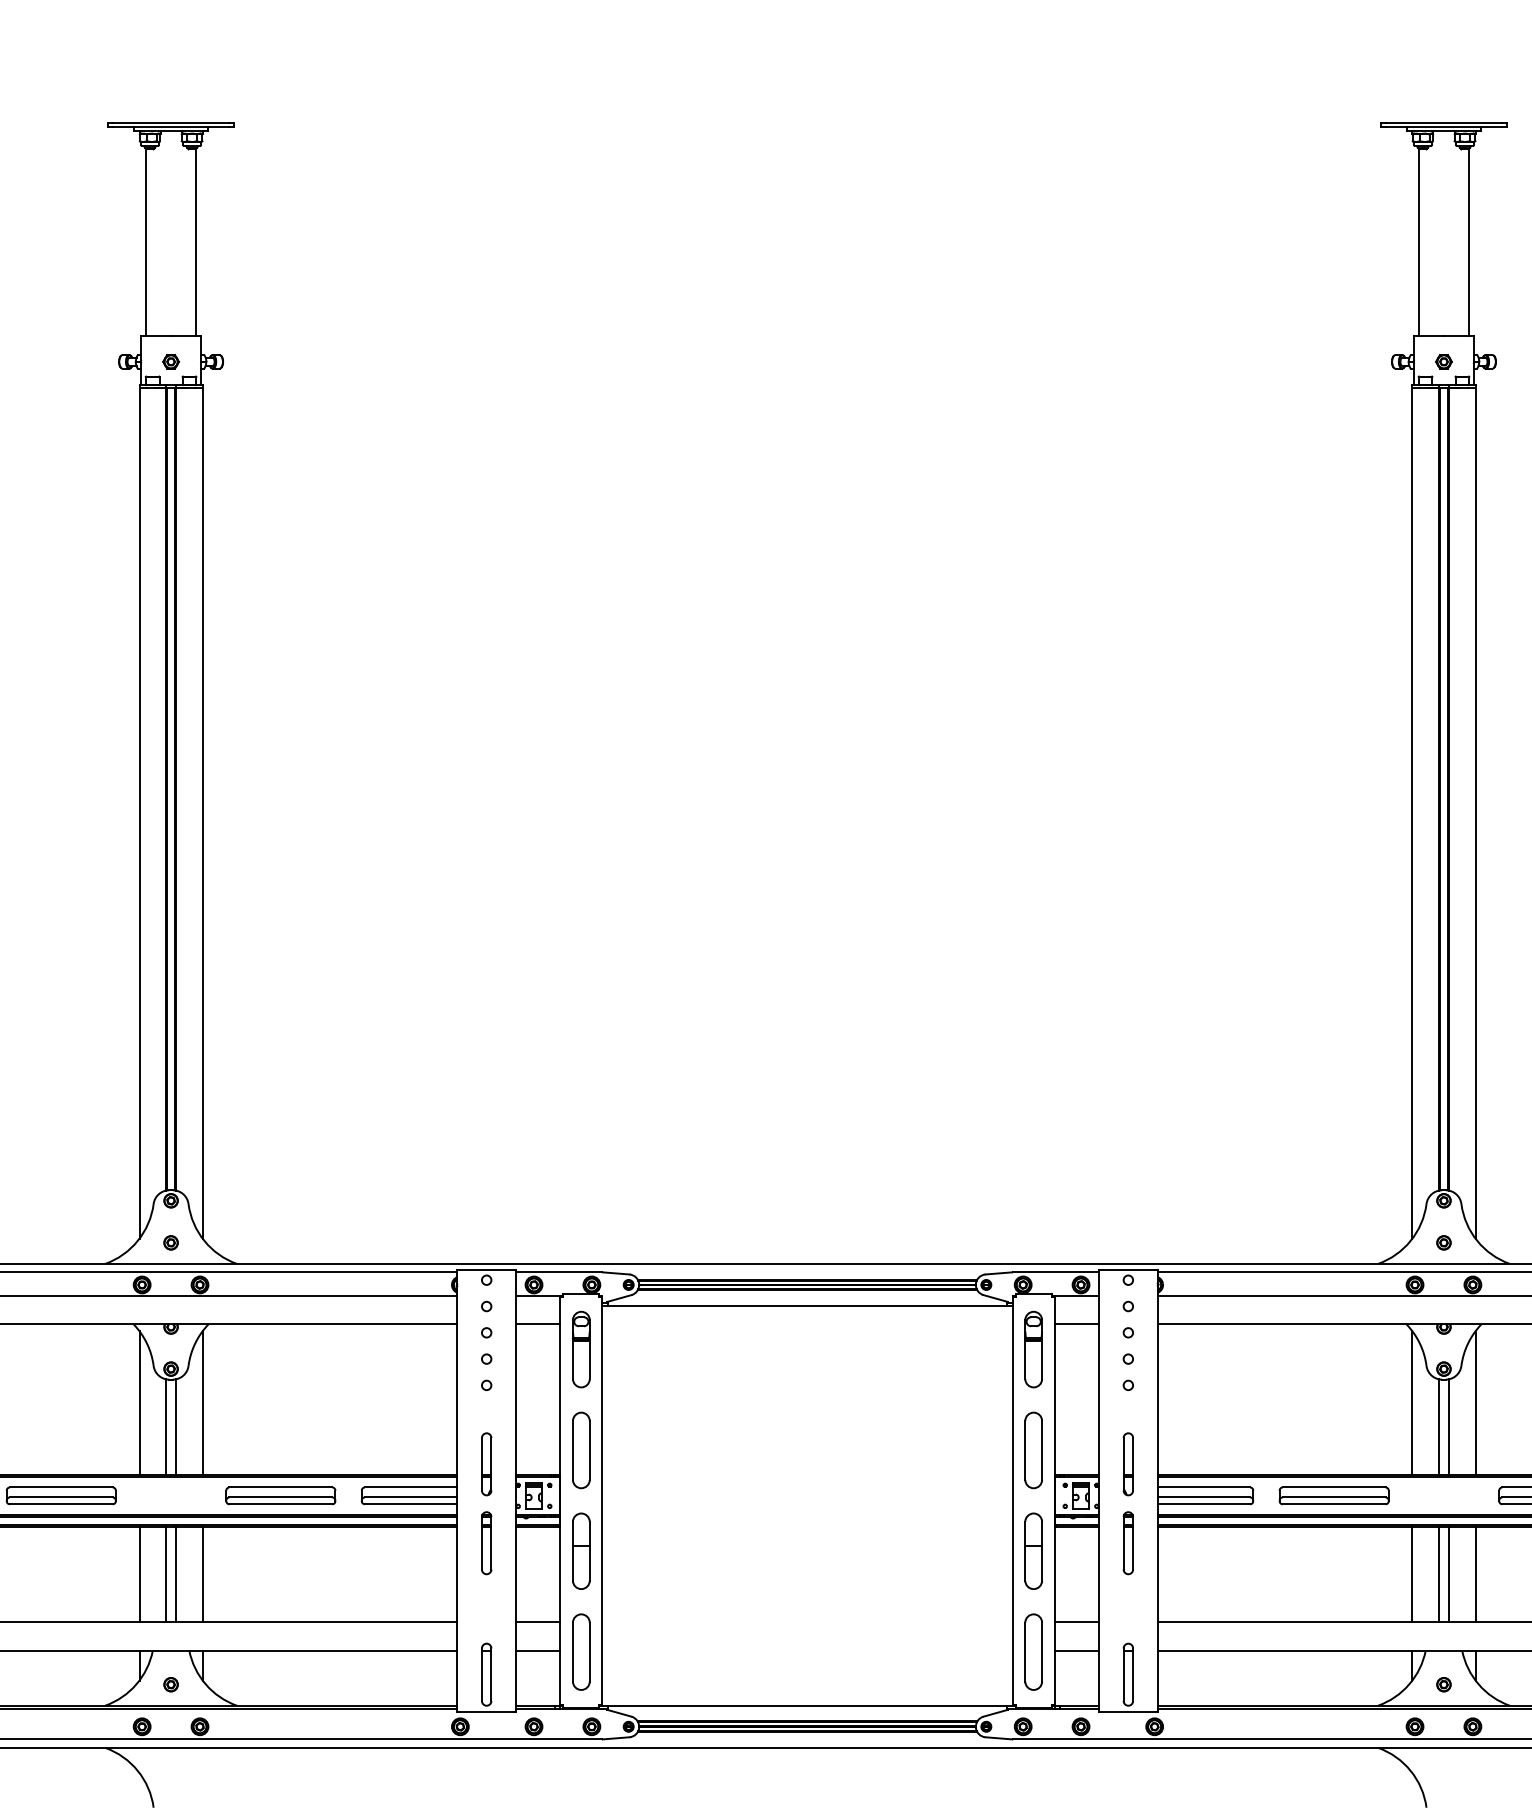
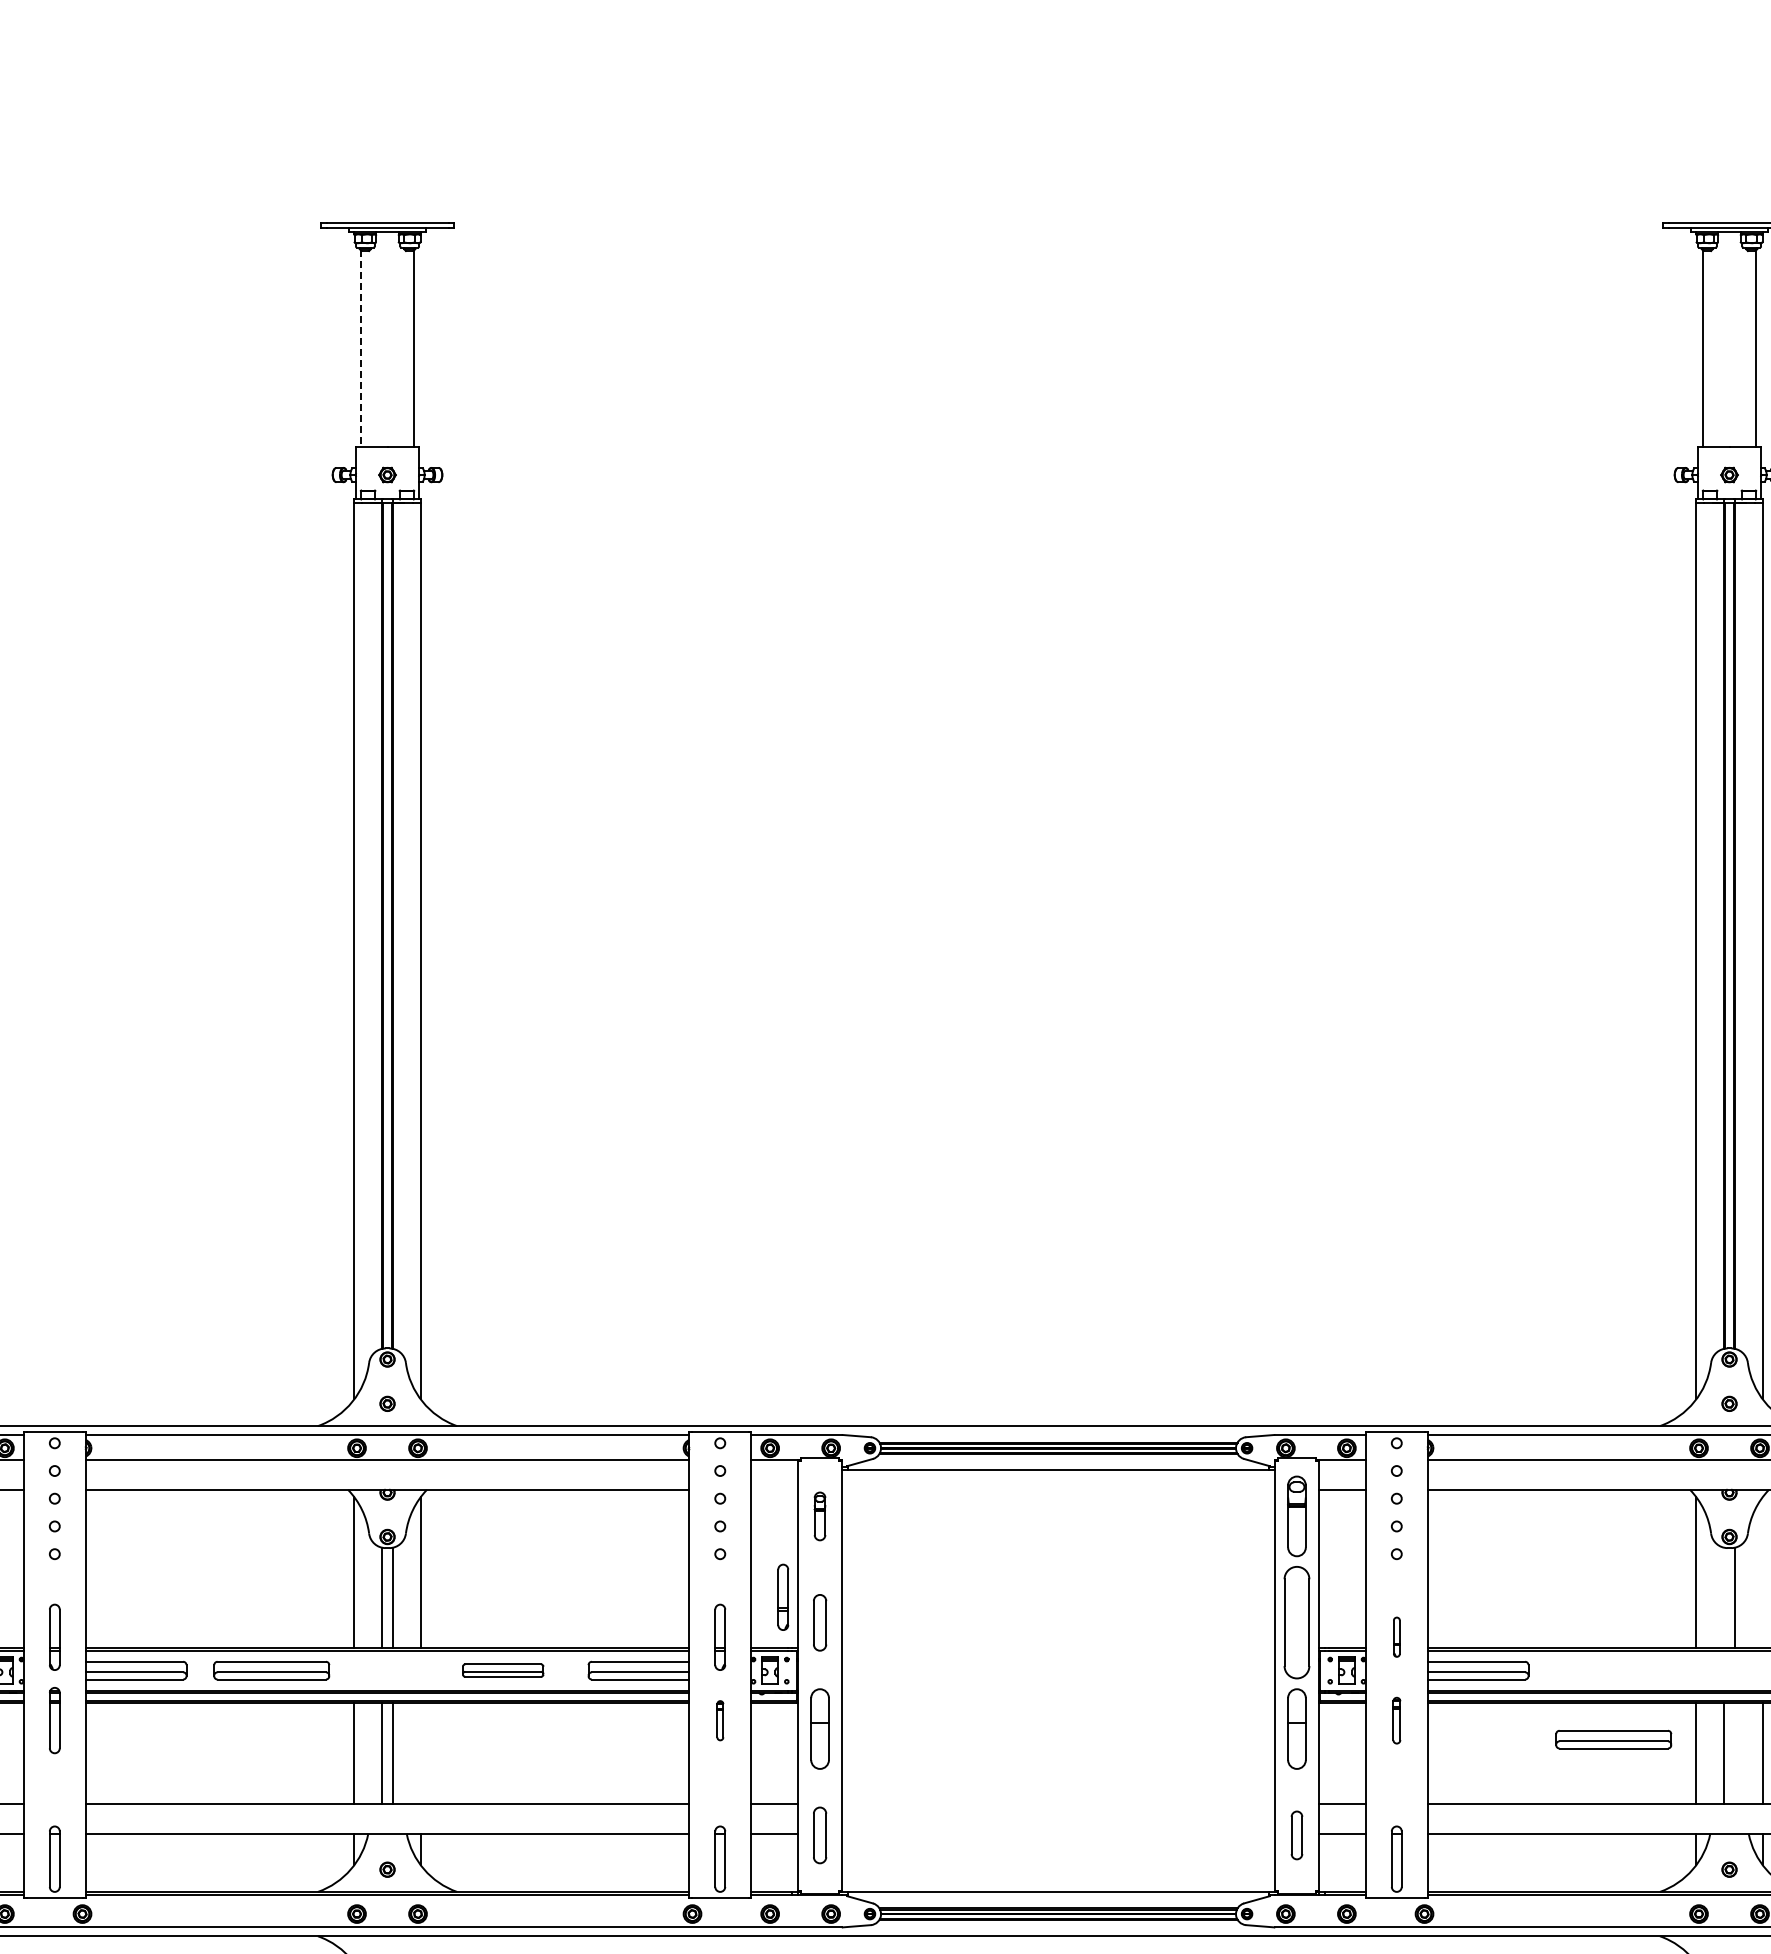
line: (145, 242) -> (360, 349), solid -> dashed
line: (538, 1324) -> (774, 1489), removed
part: (580, 1349) -> (819, 1516), size x0.6
line: (1475, 1402) -> (1762, 1572), removed
part: (546, 1425) -> (783, 1596), added
line: (1438, 1426) -> (1723, 1597), removed
part: (580, 1450) -> (819, 1622), size x0.7
part: (1033, 1450) -> (1296, 1622), size x1.4
part: (1128, 1463) -> (1396, 1636), size x0.6
part: (280, 1495) -> (502, 1670), size x0.7
part: (1333, 1495) -> (1613, 1739), moved
part: (486, 1543) -> (720, 1720), size x0.6
part: (1128, 1543) -> (1396, 1720), size x0.7
line: (202, 1574) -> (420, 1753), removed
line: (1449, 1574) -> (1735, 1753), removed
part: (580, 1652) -> (819, 1835), size x0.7
part: (1033, 1652) -> (1296, 1835), size x0.6

